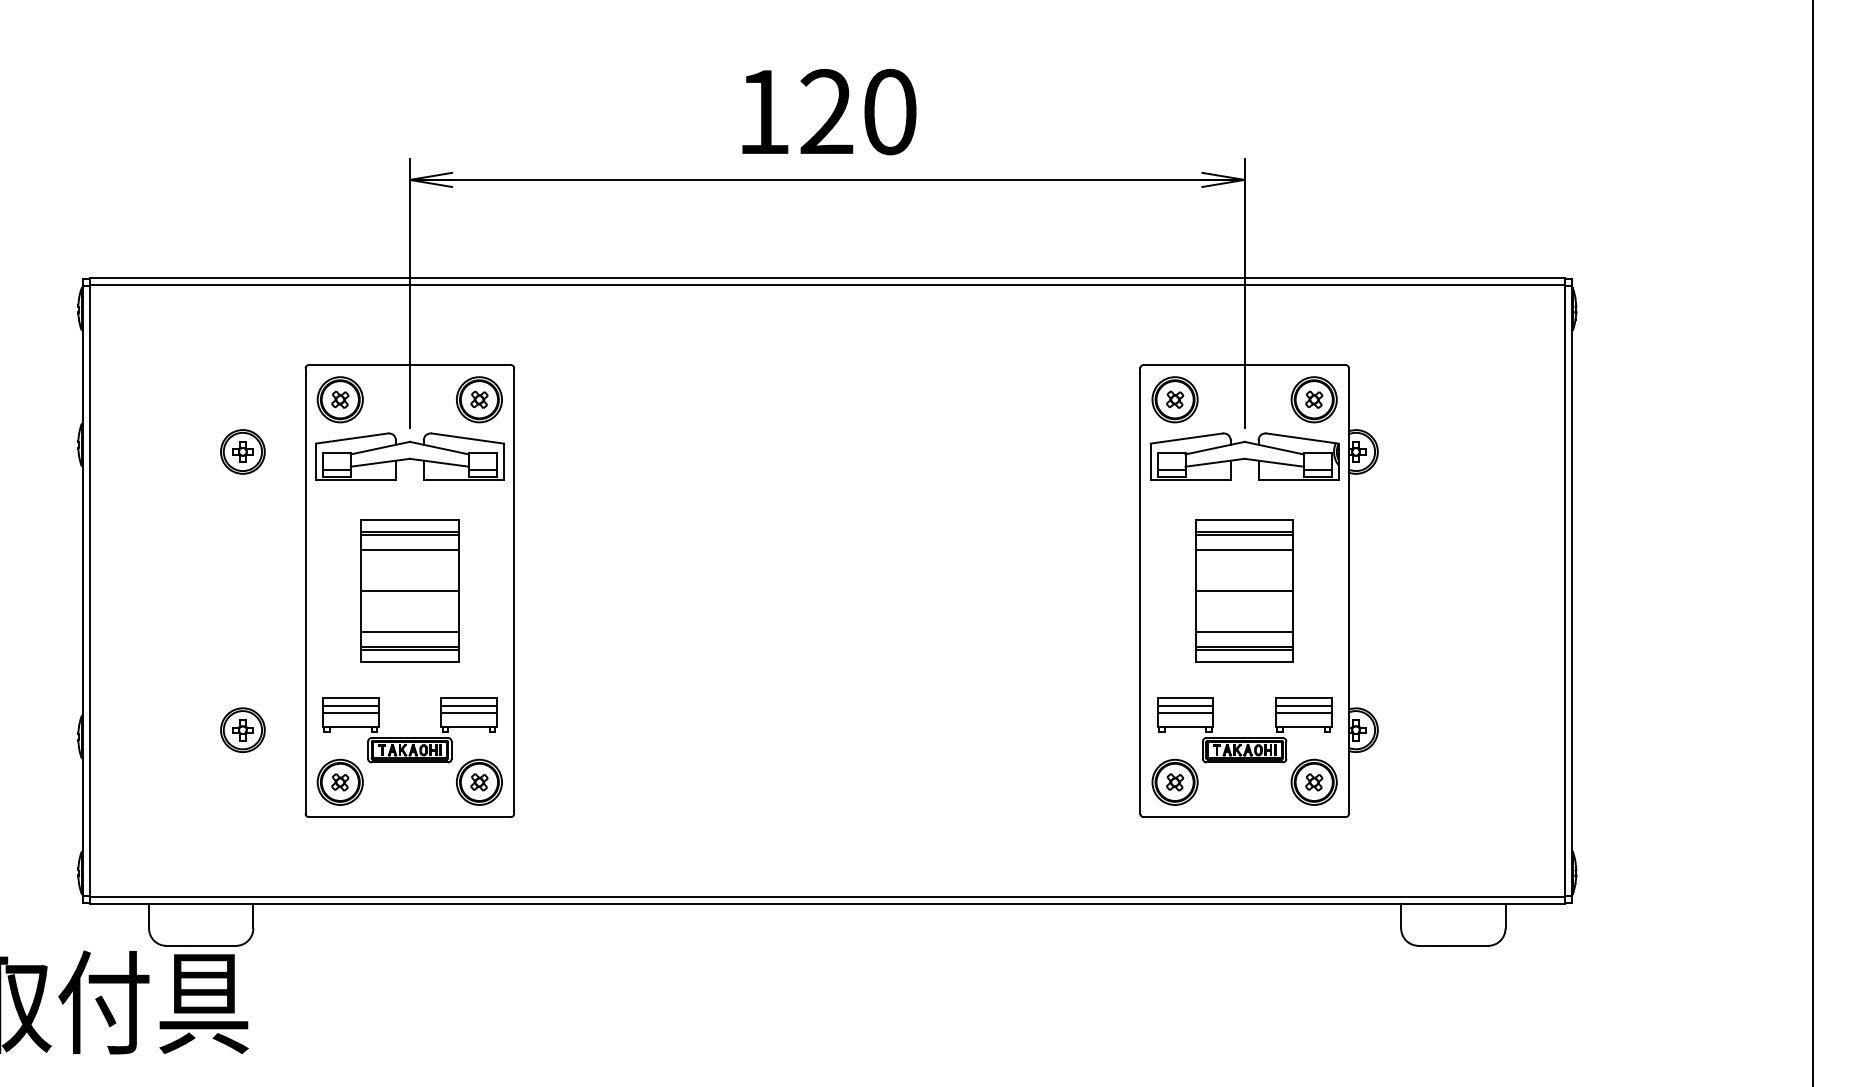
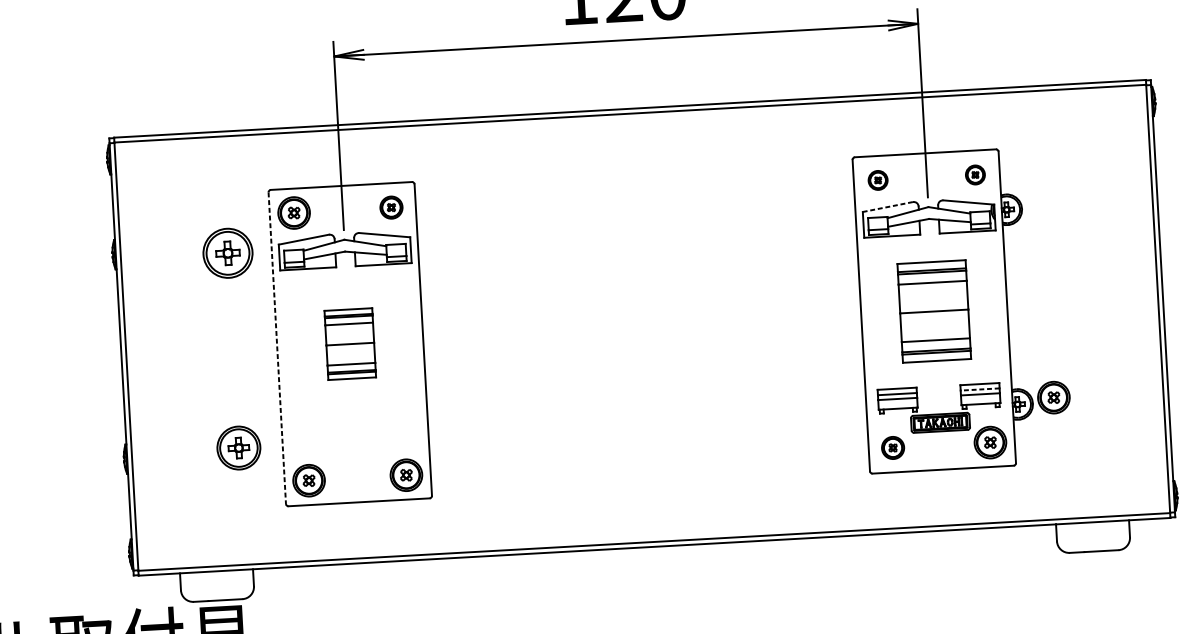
part: (479, 399) -> (391, 207), size x0.7
part: (1174, 399) -> (877, 180), size x0.6
part: (1313, 399) -> (974, 174), size x0.6
line: (1186, 438) -> (887, 207), solid -> dashed
part: (242, 451) -> (227, 253), size x1.6
part: (409, 590) -> (349, 343), size x0.7
line: (305, 591) -> (277, 348), solid -> dashed
line: (1303, 705) -> (979, 389), solid -> dashed
part: (1407, 722) -> (1053, 397), added
part: (242, 729) -> (238, 447), size x1.4
part: (409, 737) -> (355, 446), removed
part: (1174, 781) -> (892, 447), size x0.7

